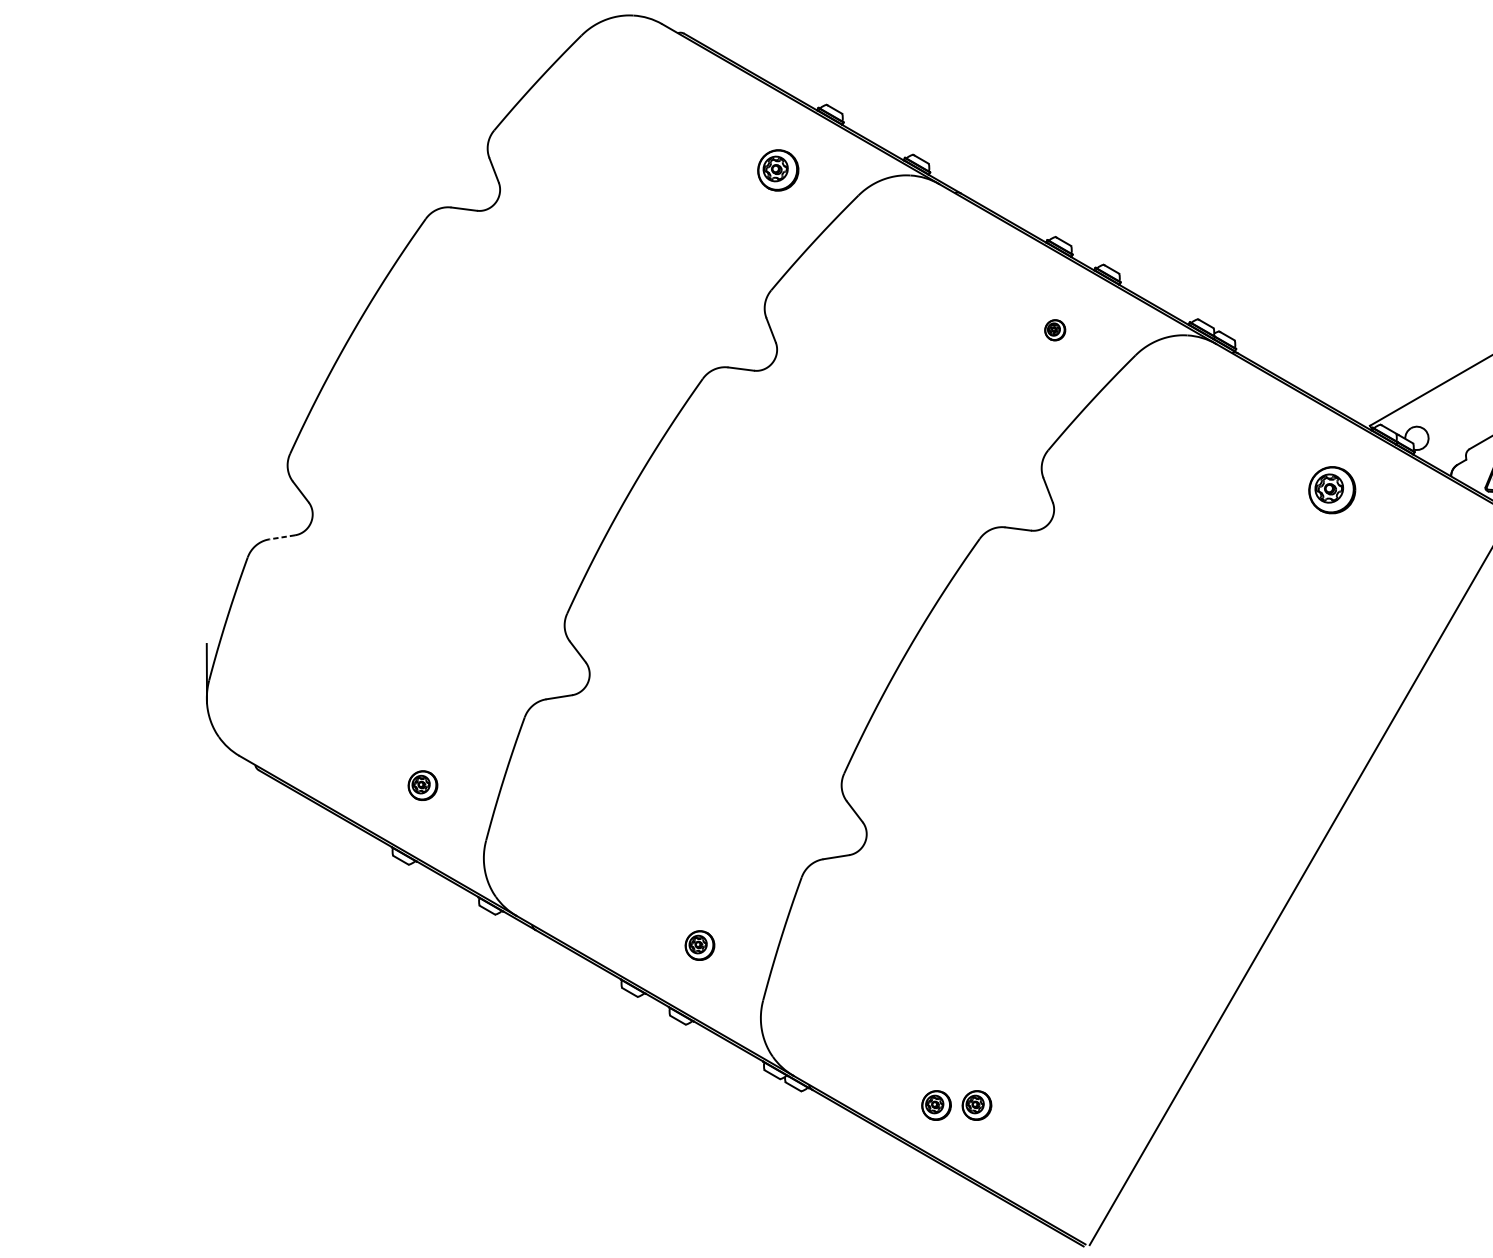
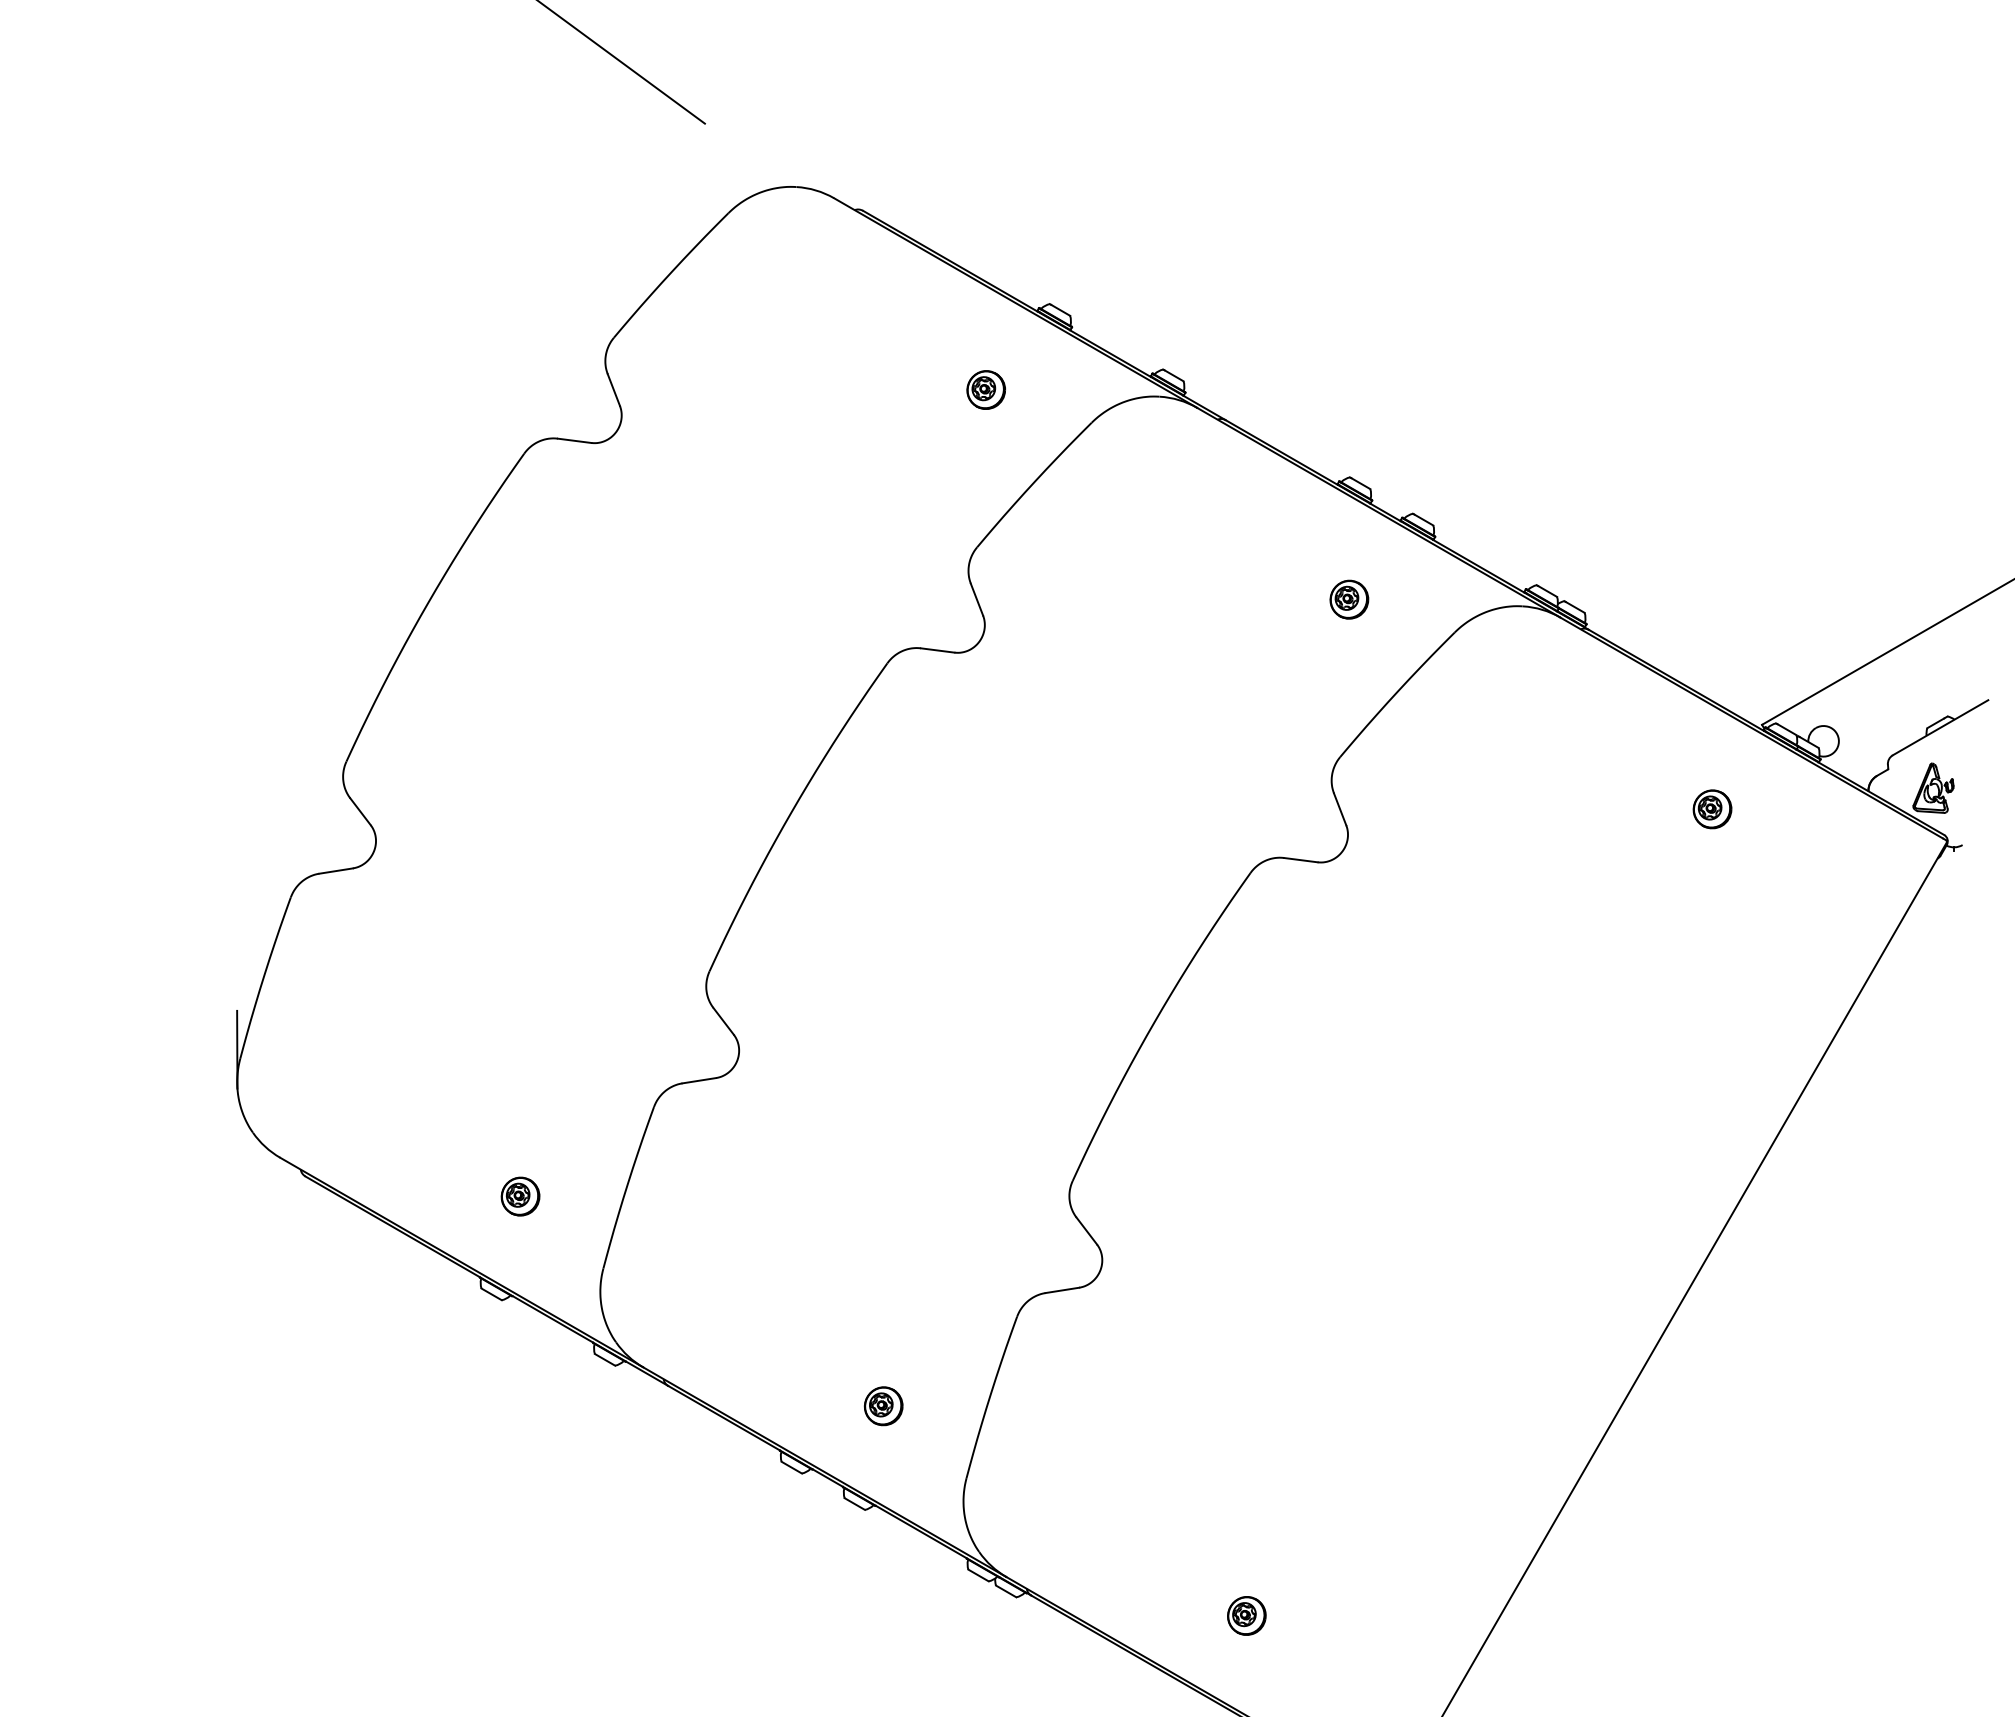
part: (777, 170) -> (985, 389), size x0.71
part: (1055, 330) -> (1349, 599), size x1.43
part: (1332, 490) -> (1712, 809), size x0.62
line: (282, 537) -> (336, 871), dashed -> solid
part: (936, 1105) -> (1193, 1615), removed

